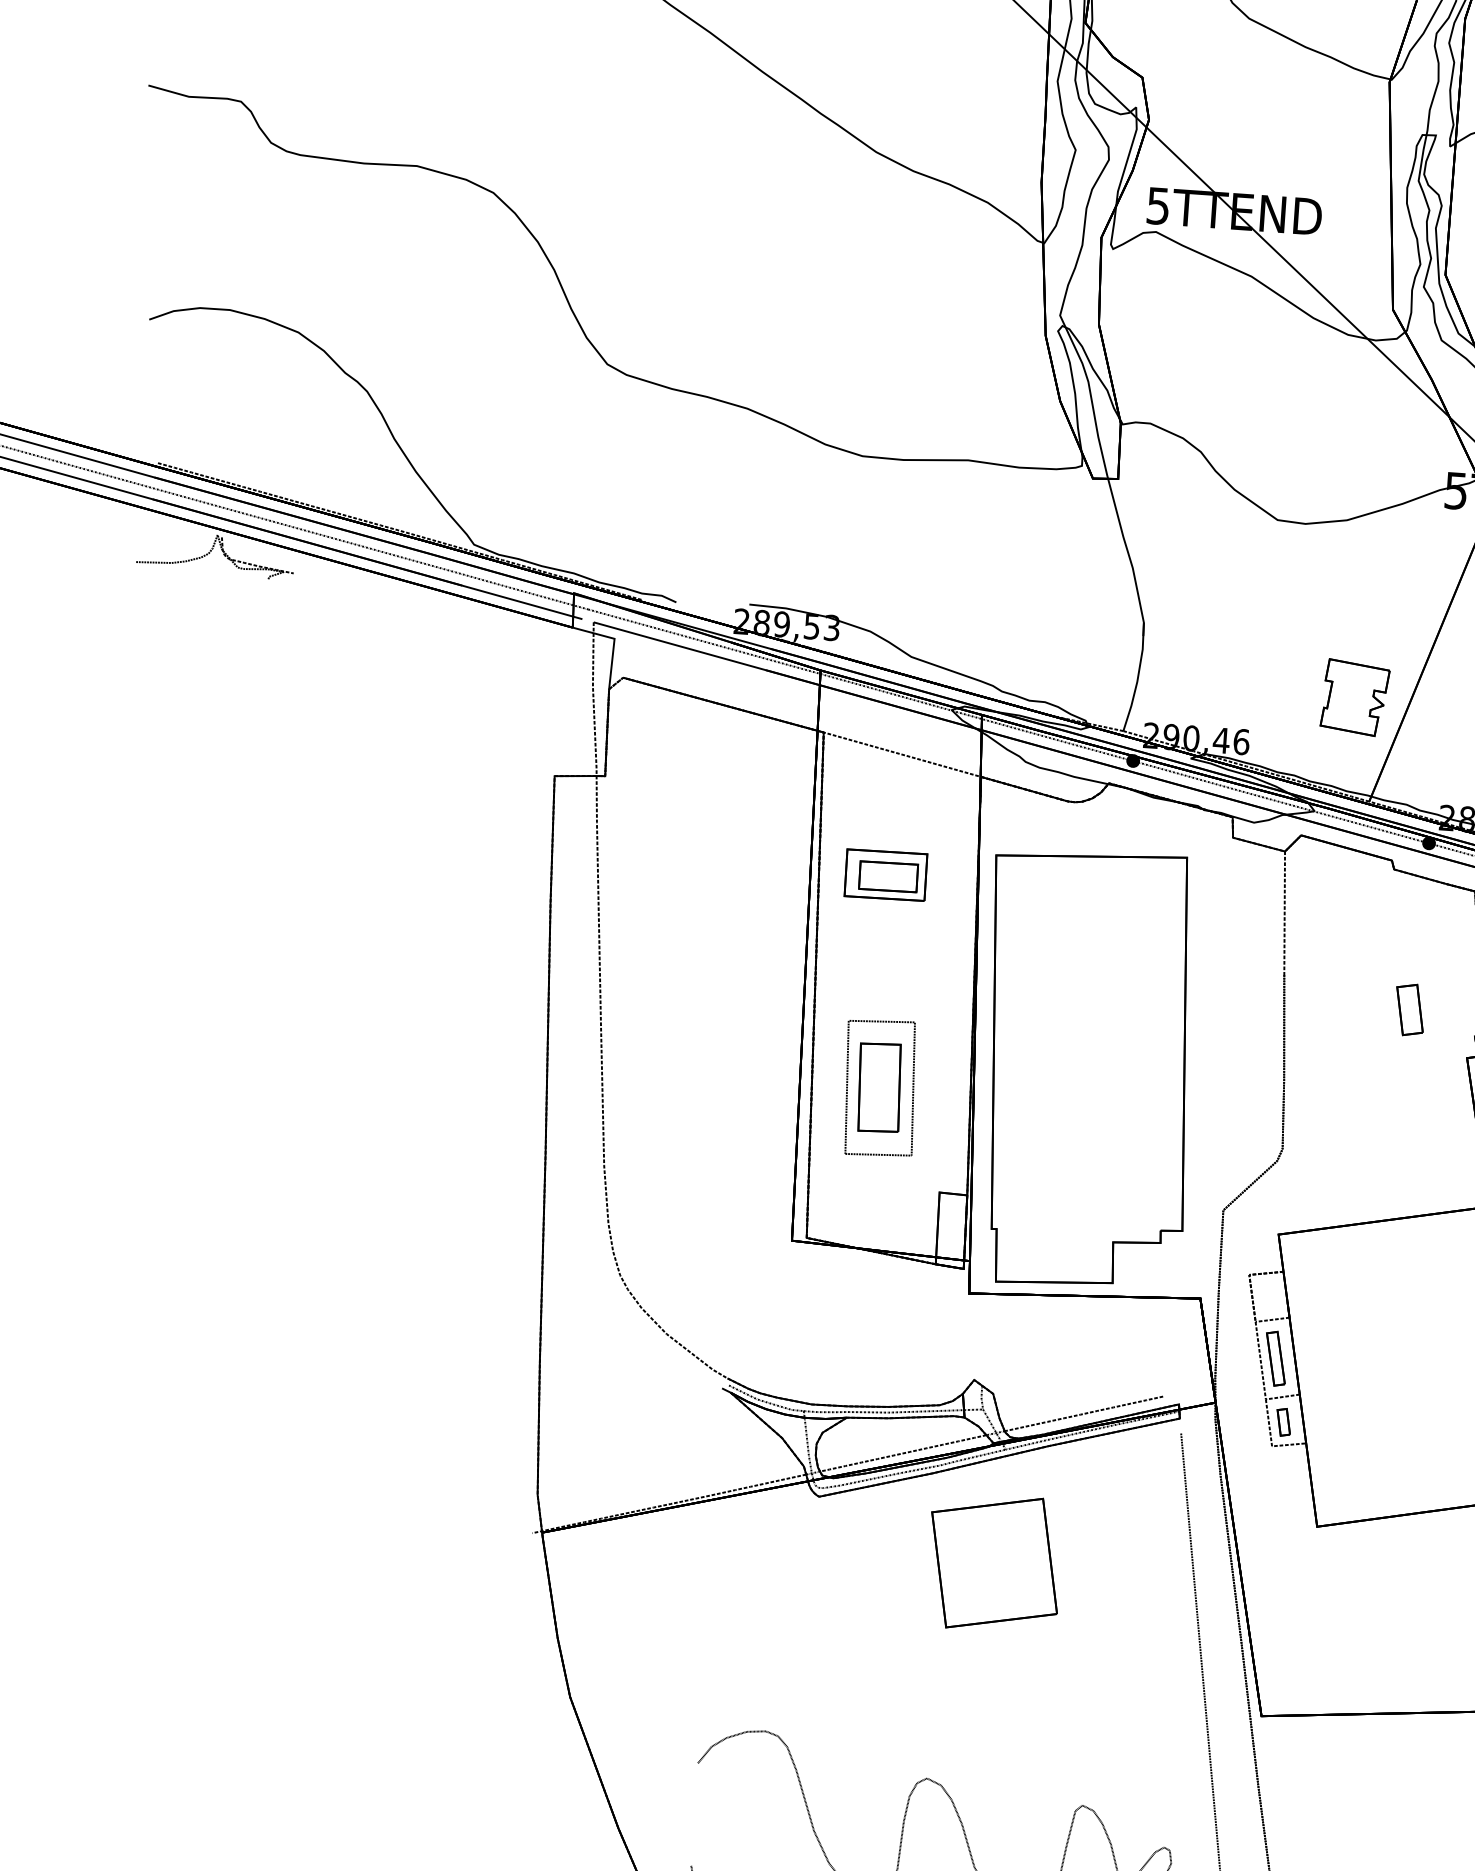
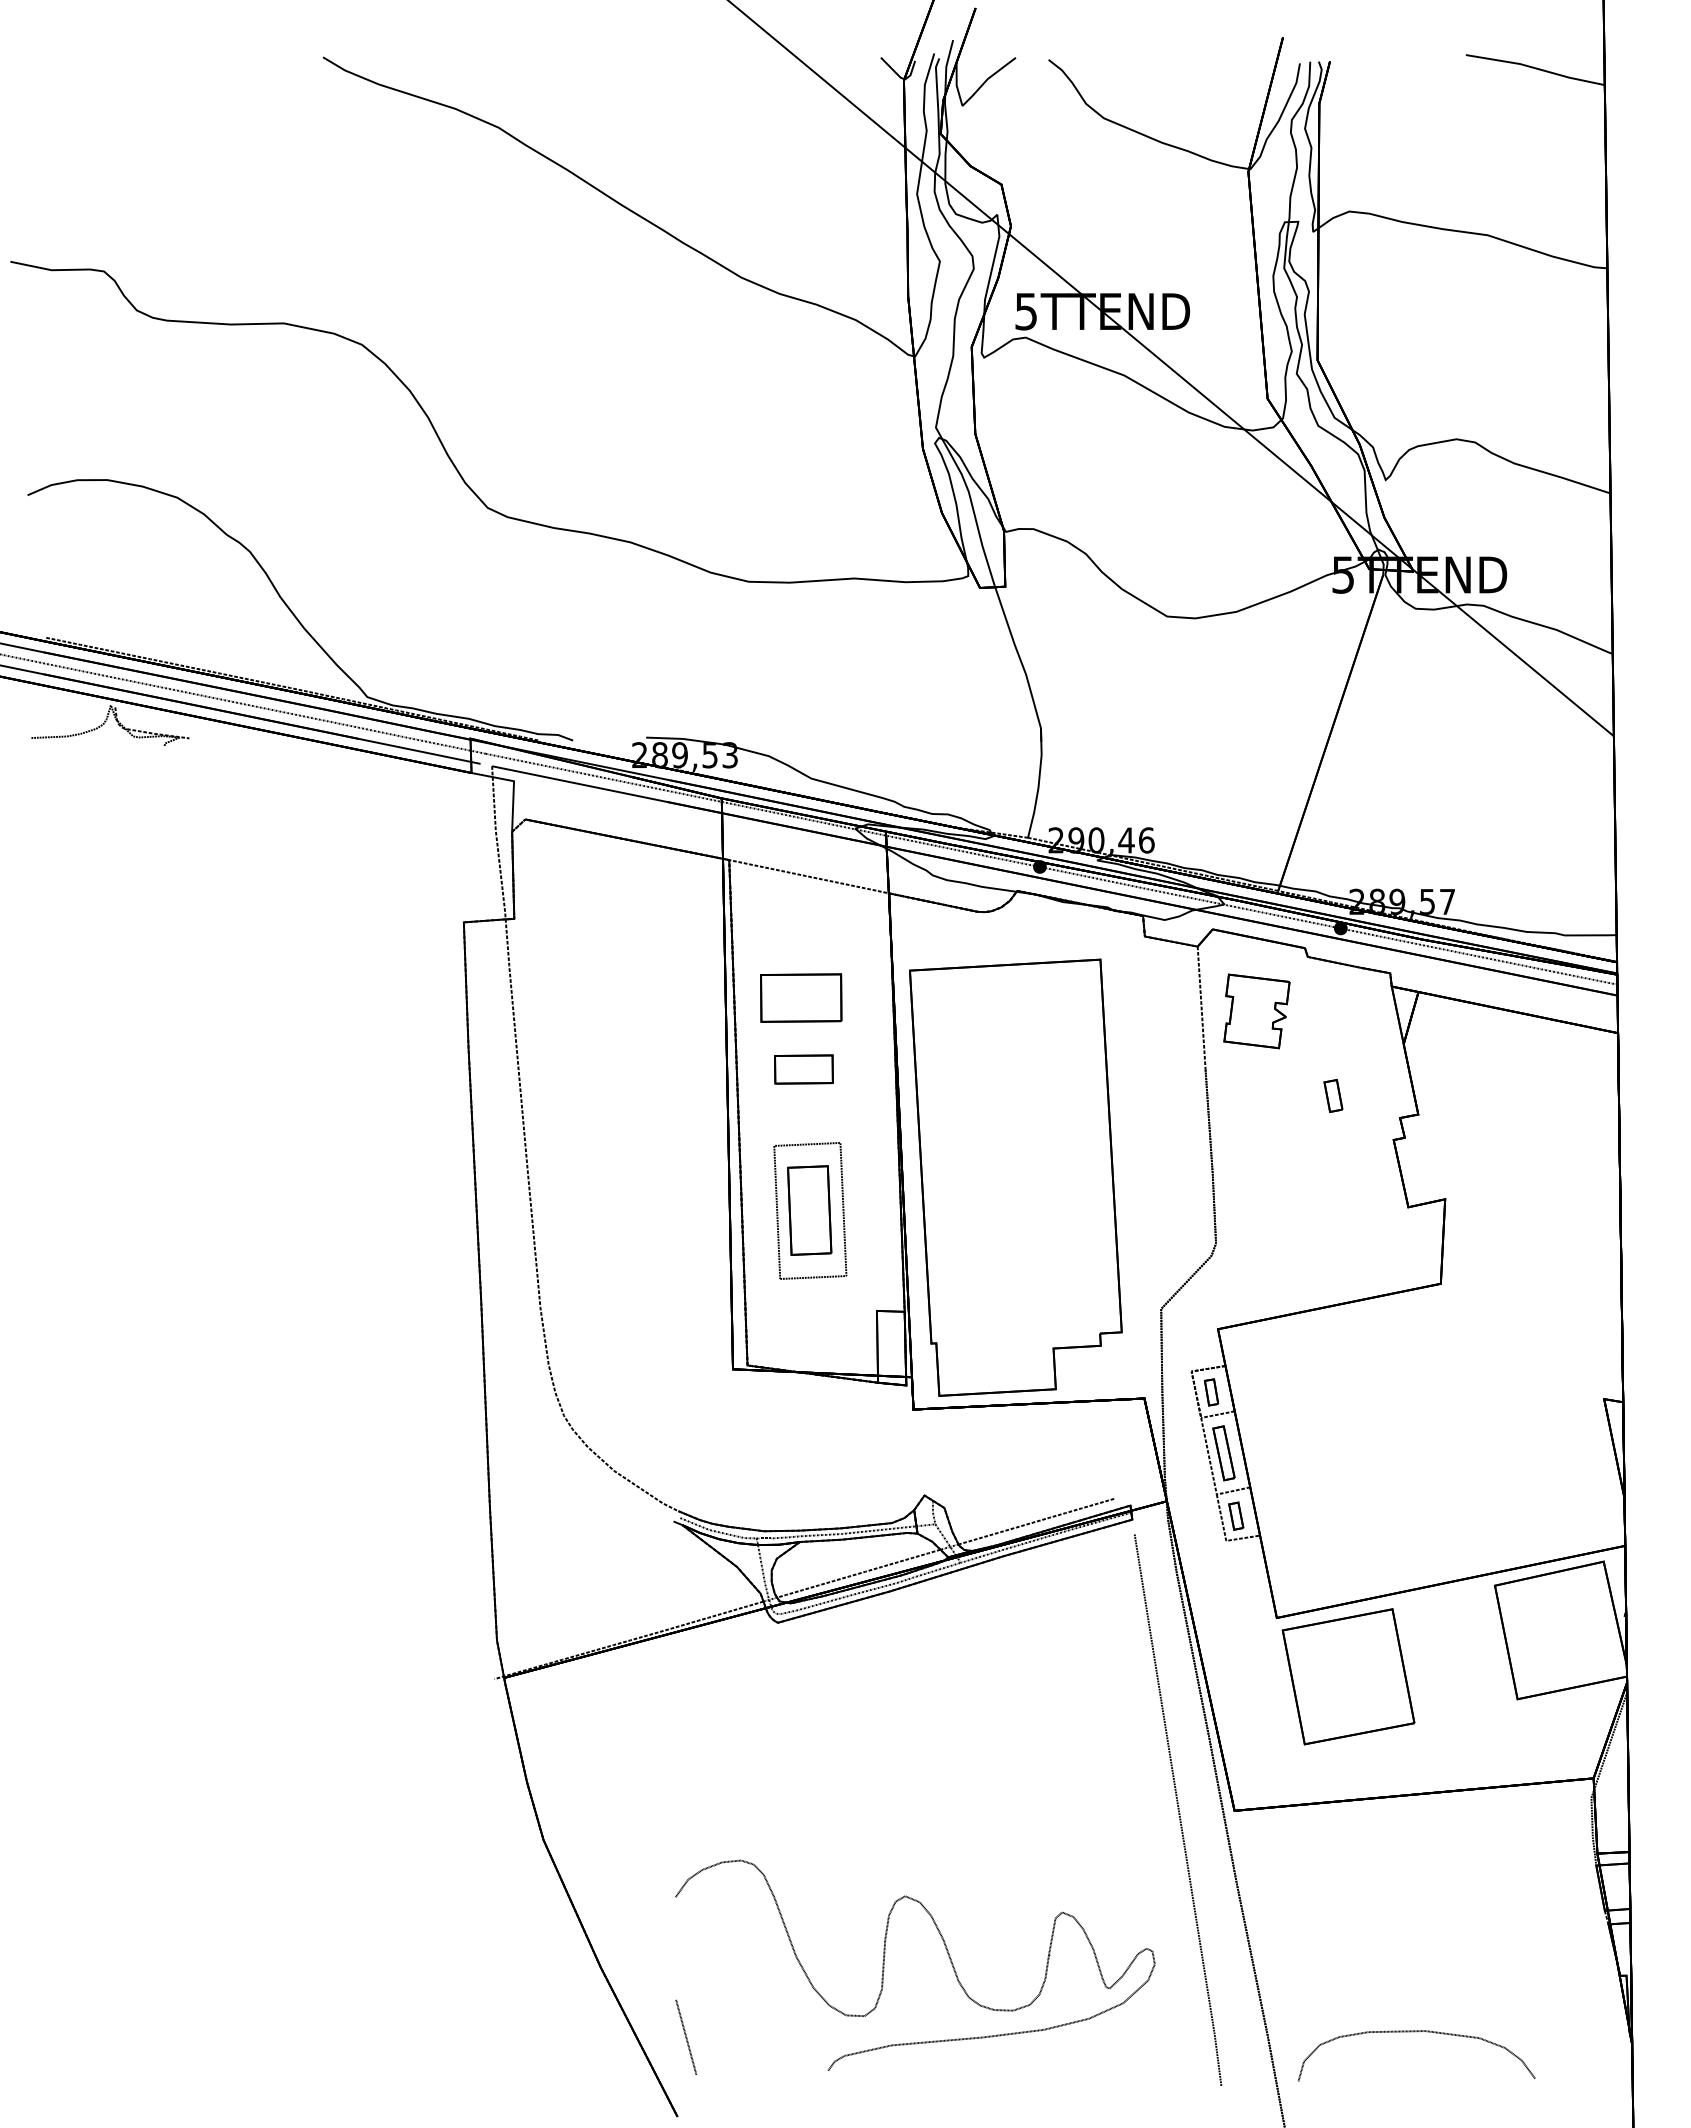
part: (1354, 697) -> (1256, 1011), moved
part: (888, 876) -> (803, 1069), moved
part: (1410, 1009) -> (1333, 1095), size x0.62
part: (1267, 1297) -> (1211, 1392), added
part: (994, 1562) -> (1348, 1676), moved

